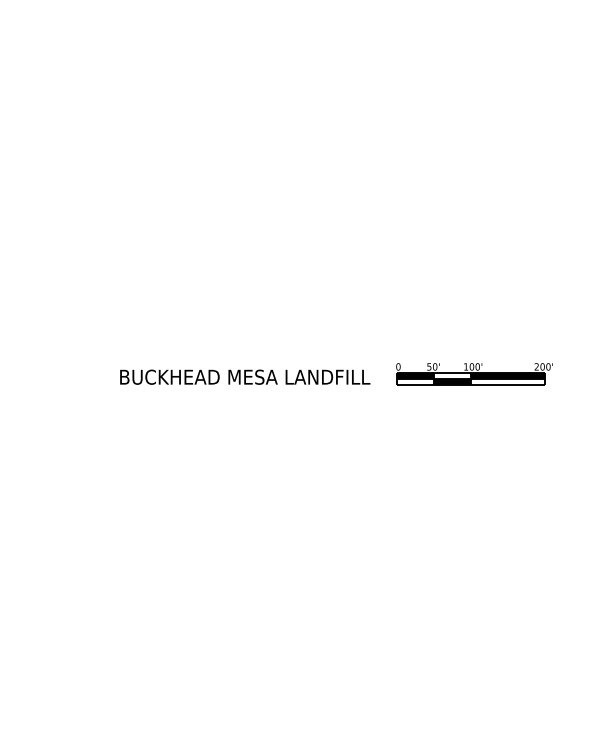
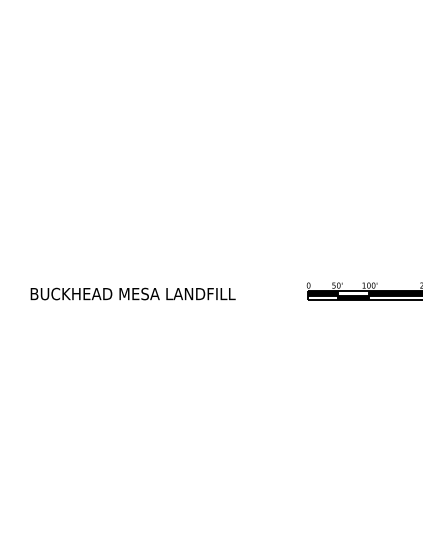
text: (245, 376) -> (133, 293), moved

